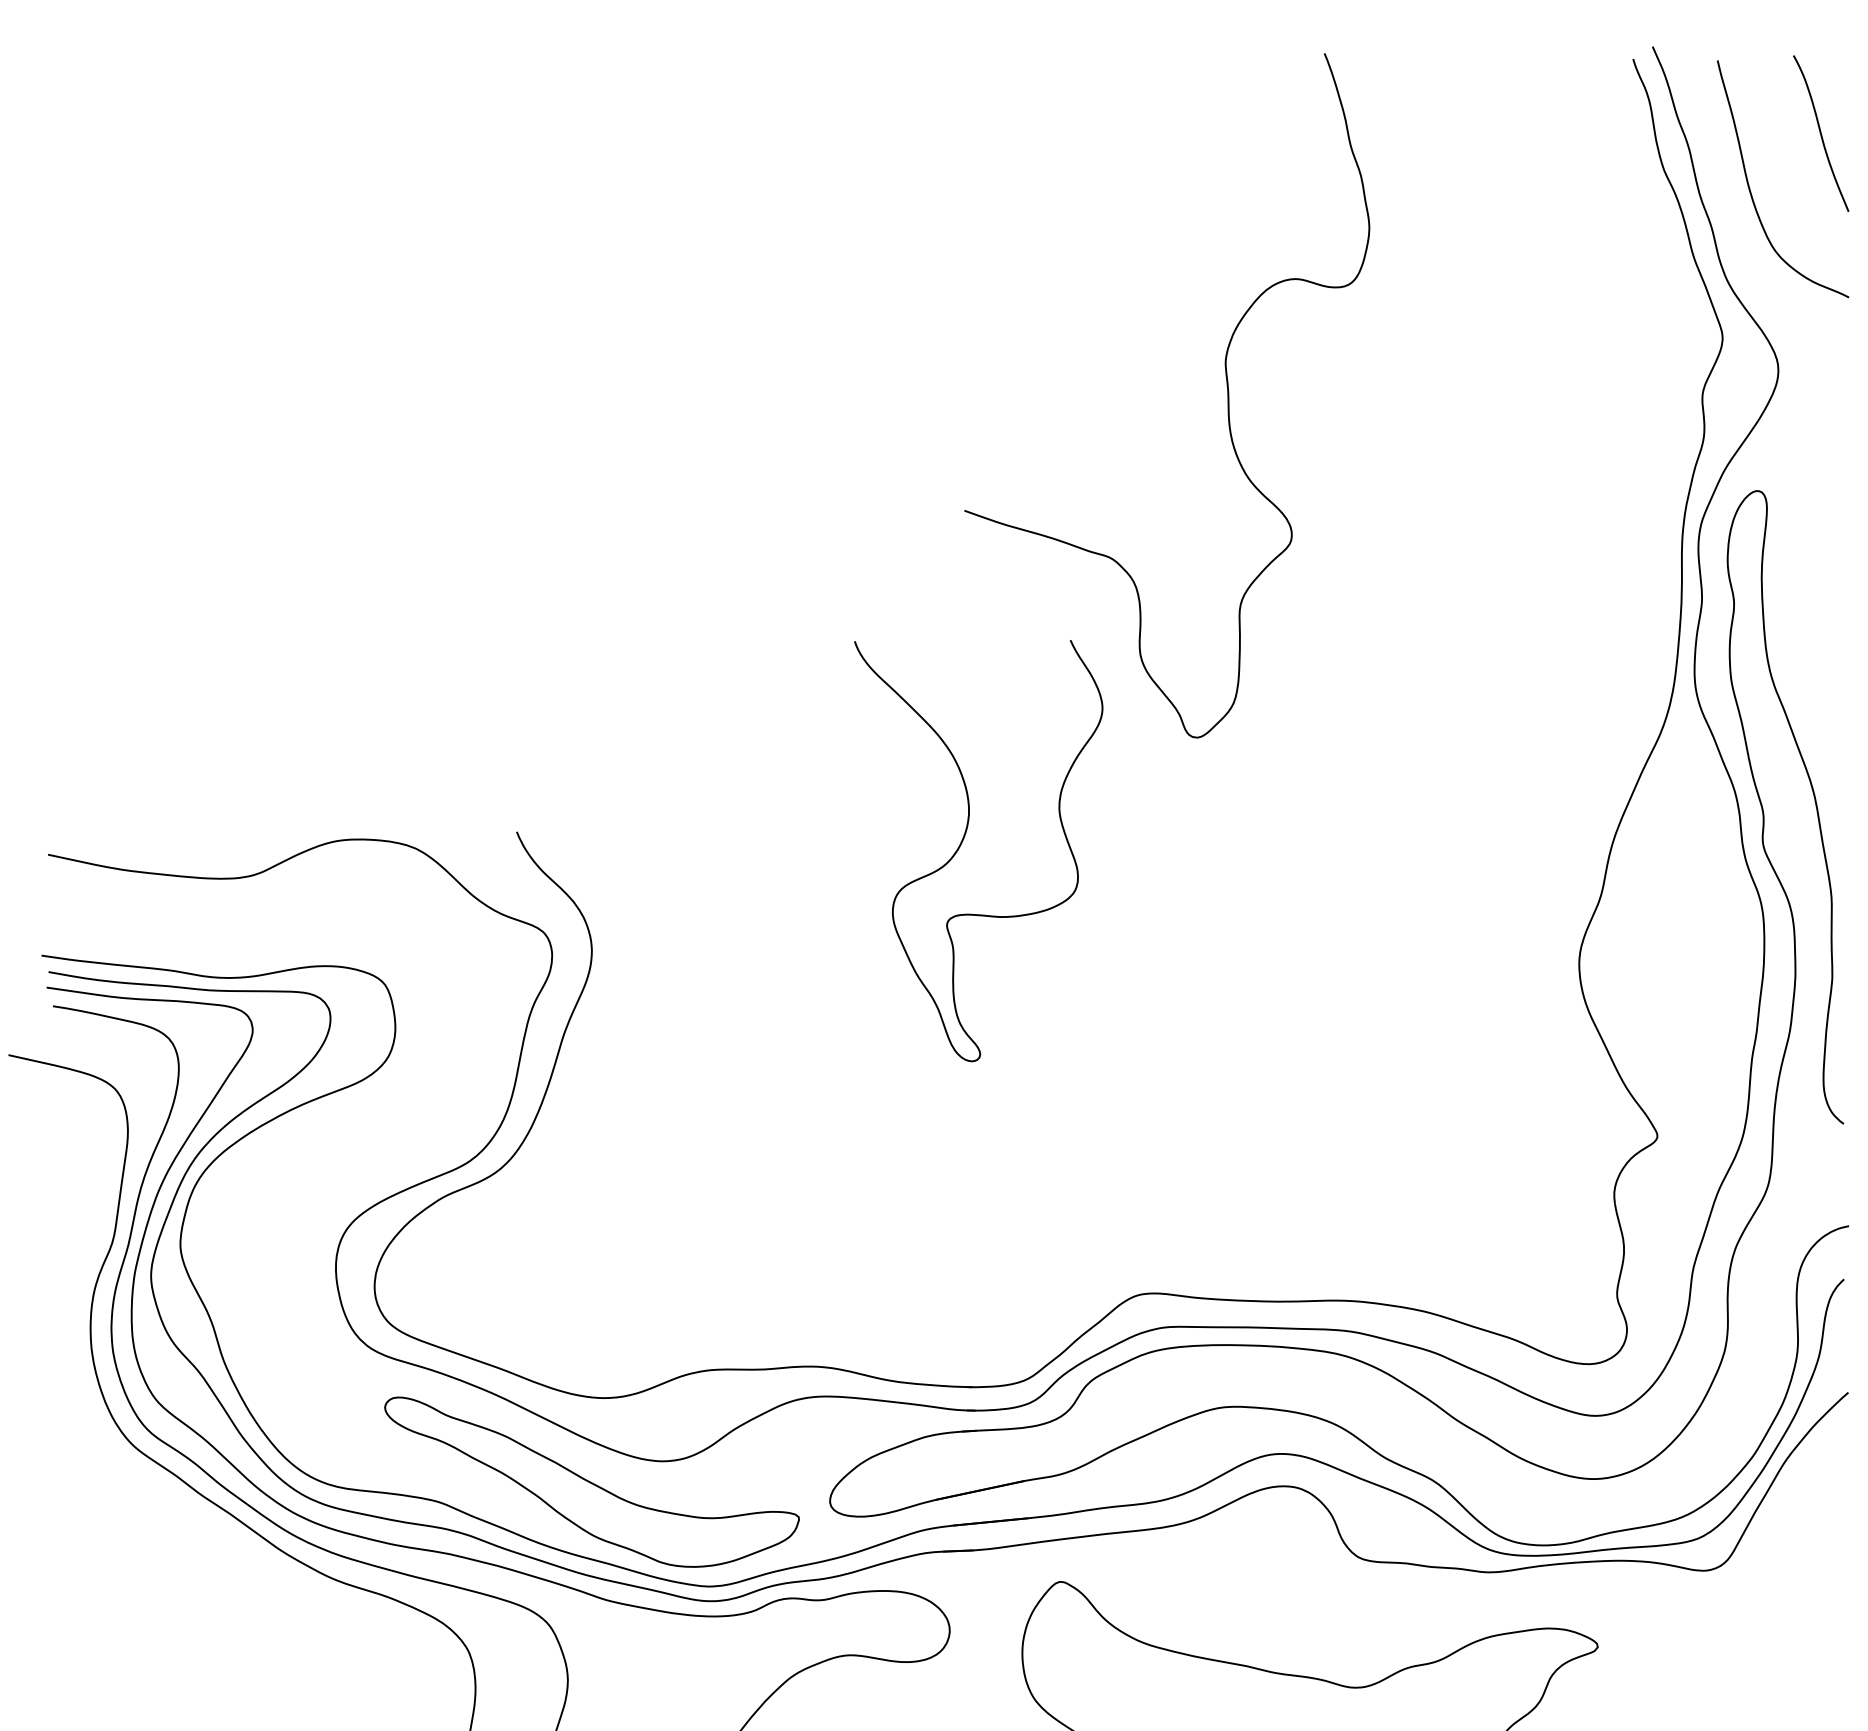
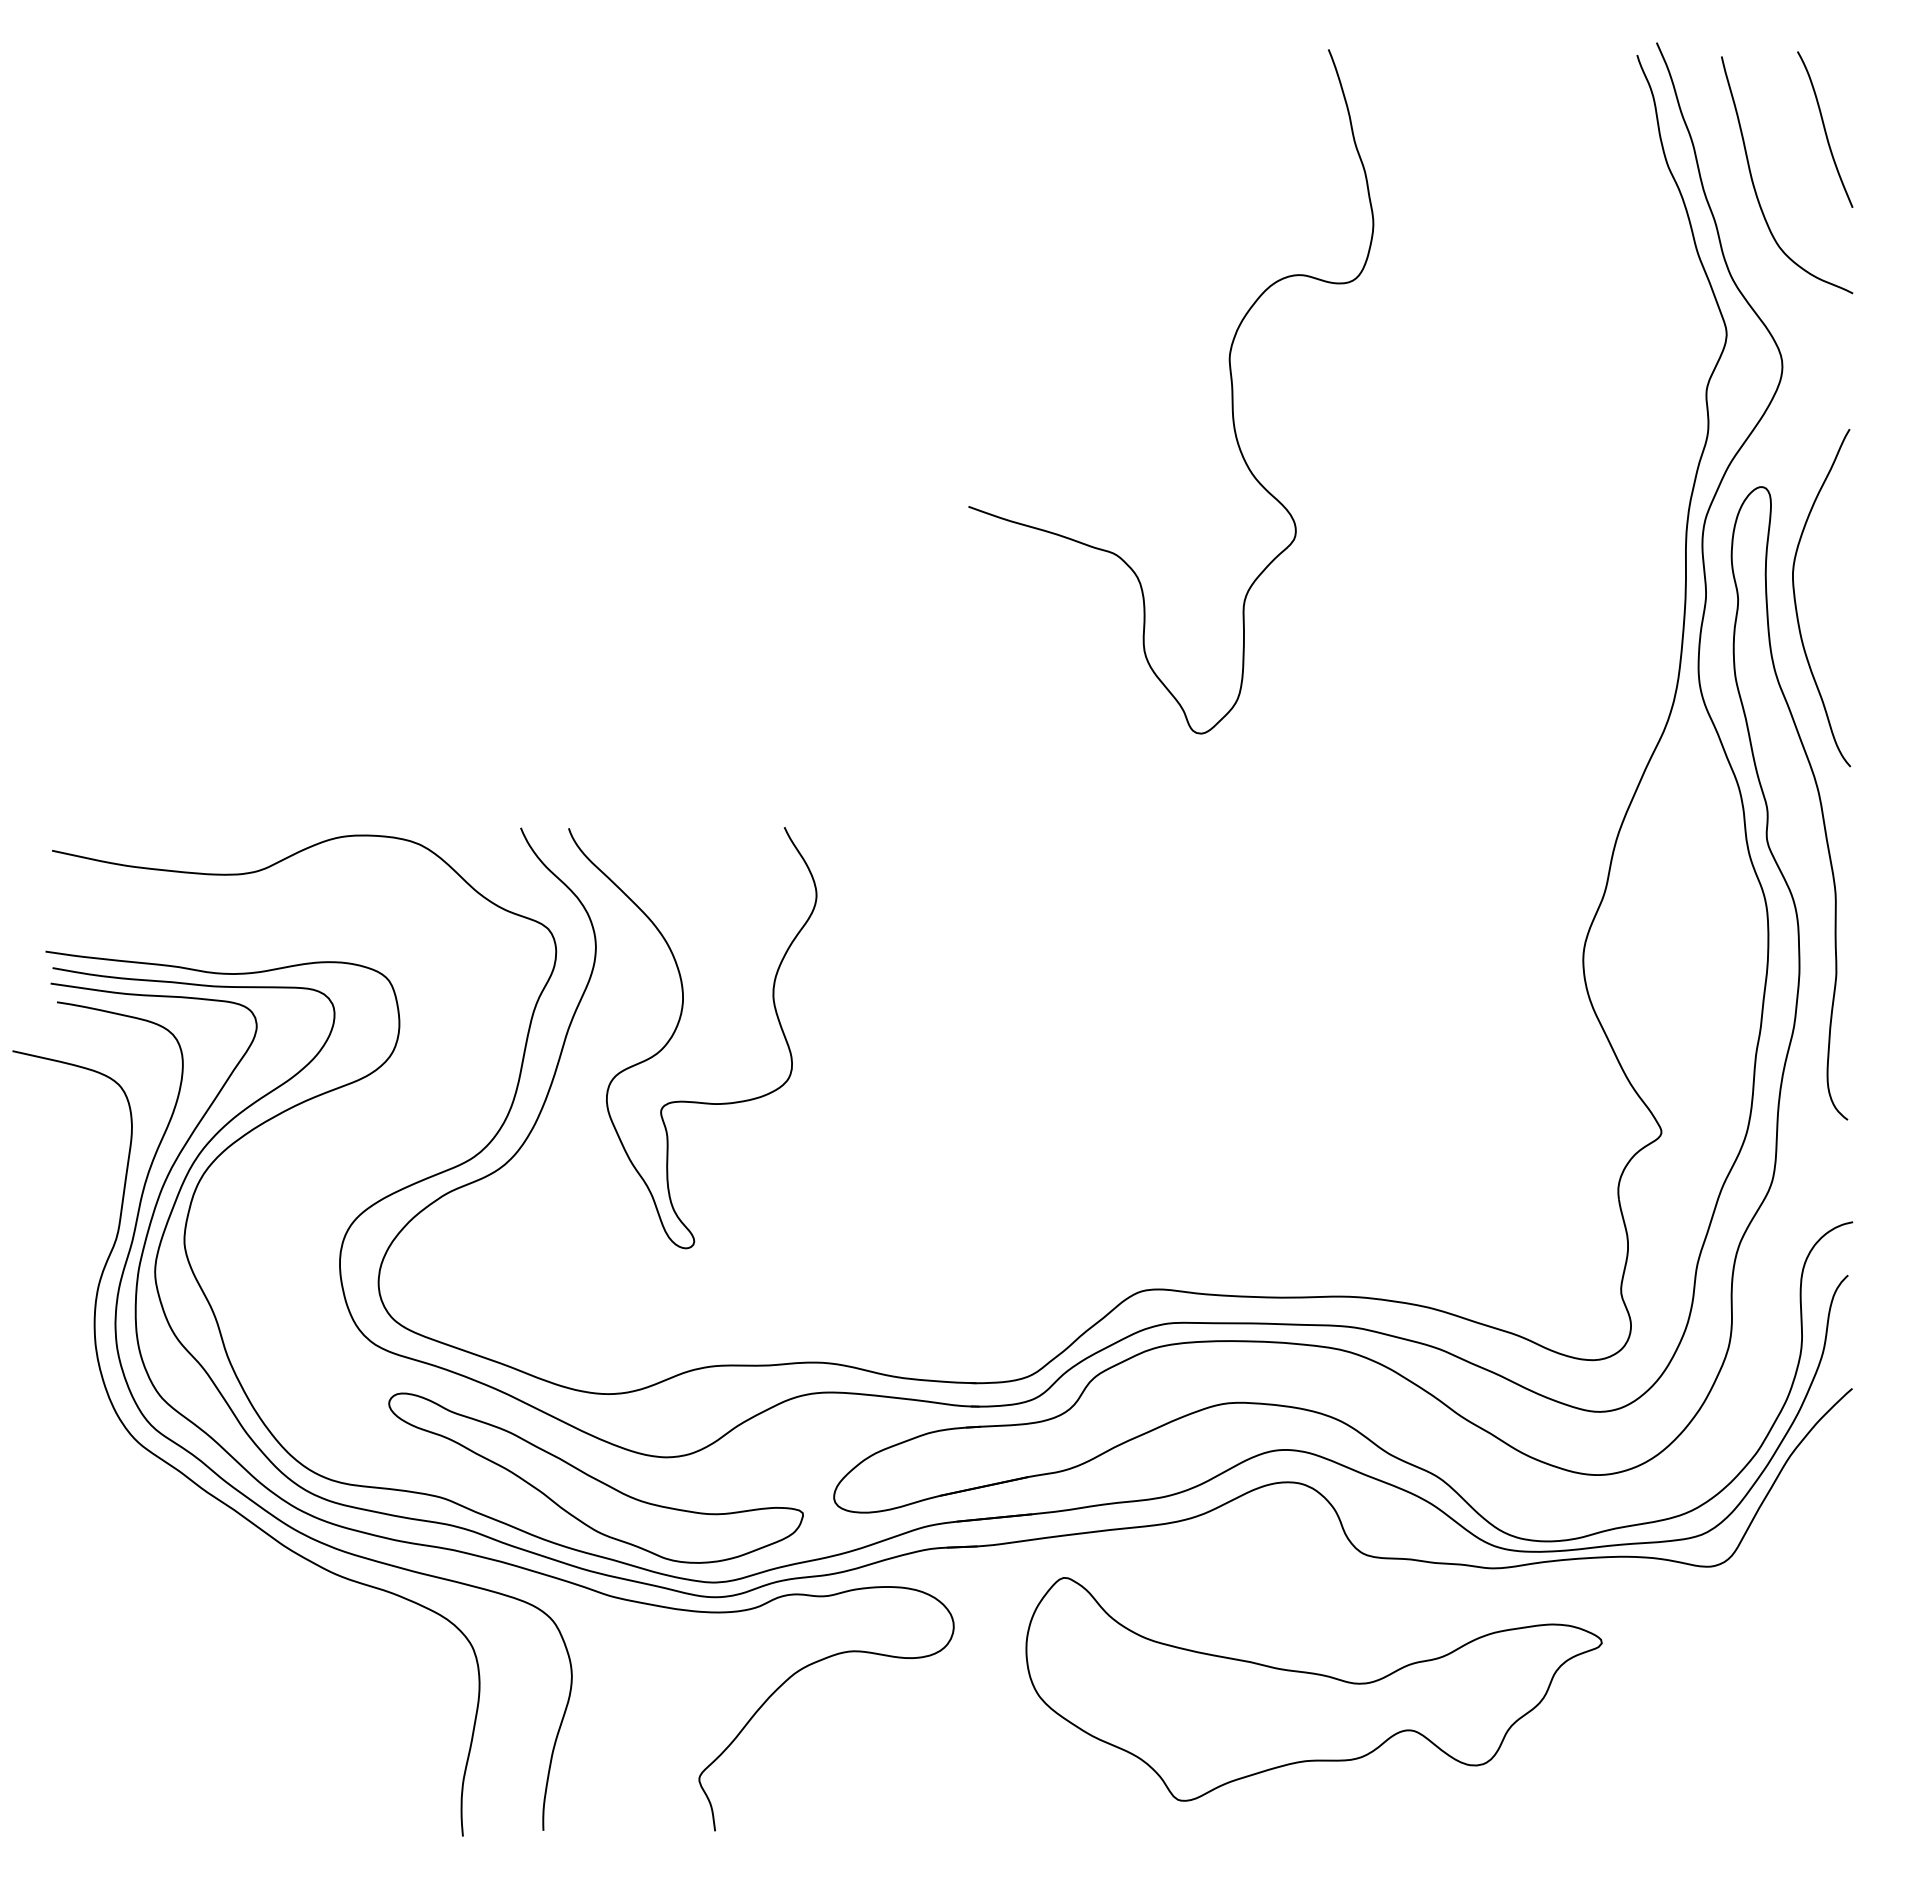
curve: (1792, 606) -> (1796, 602), added
curve: (962, 843) -> (676, 1030), moved

